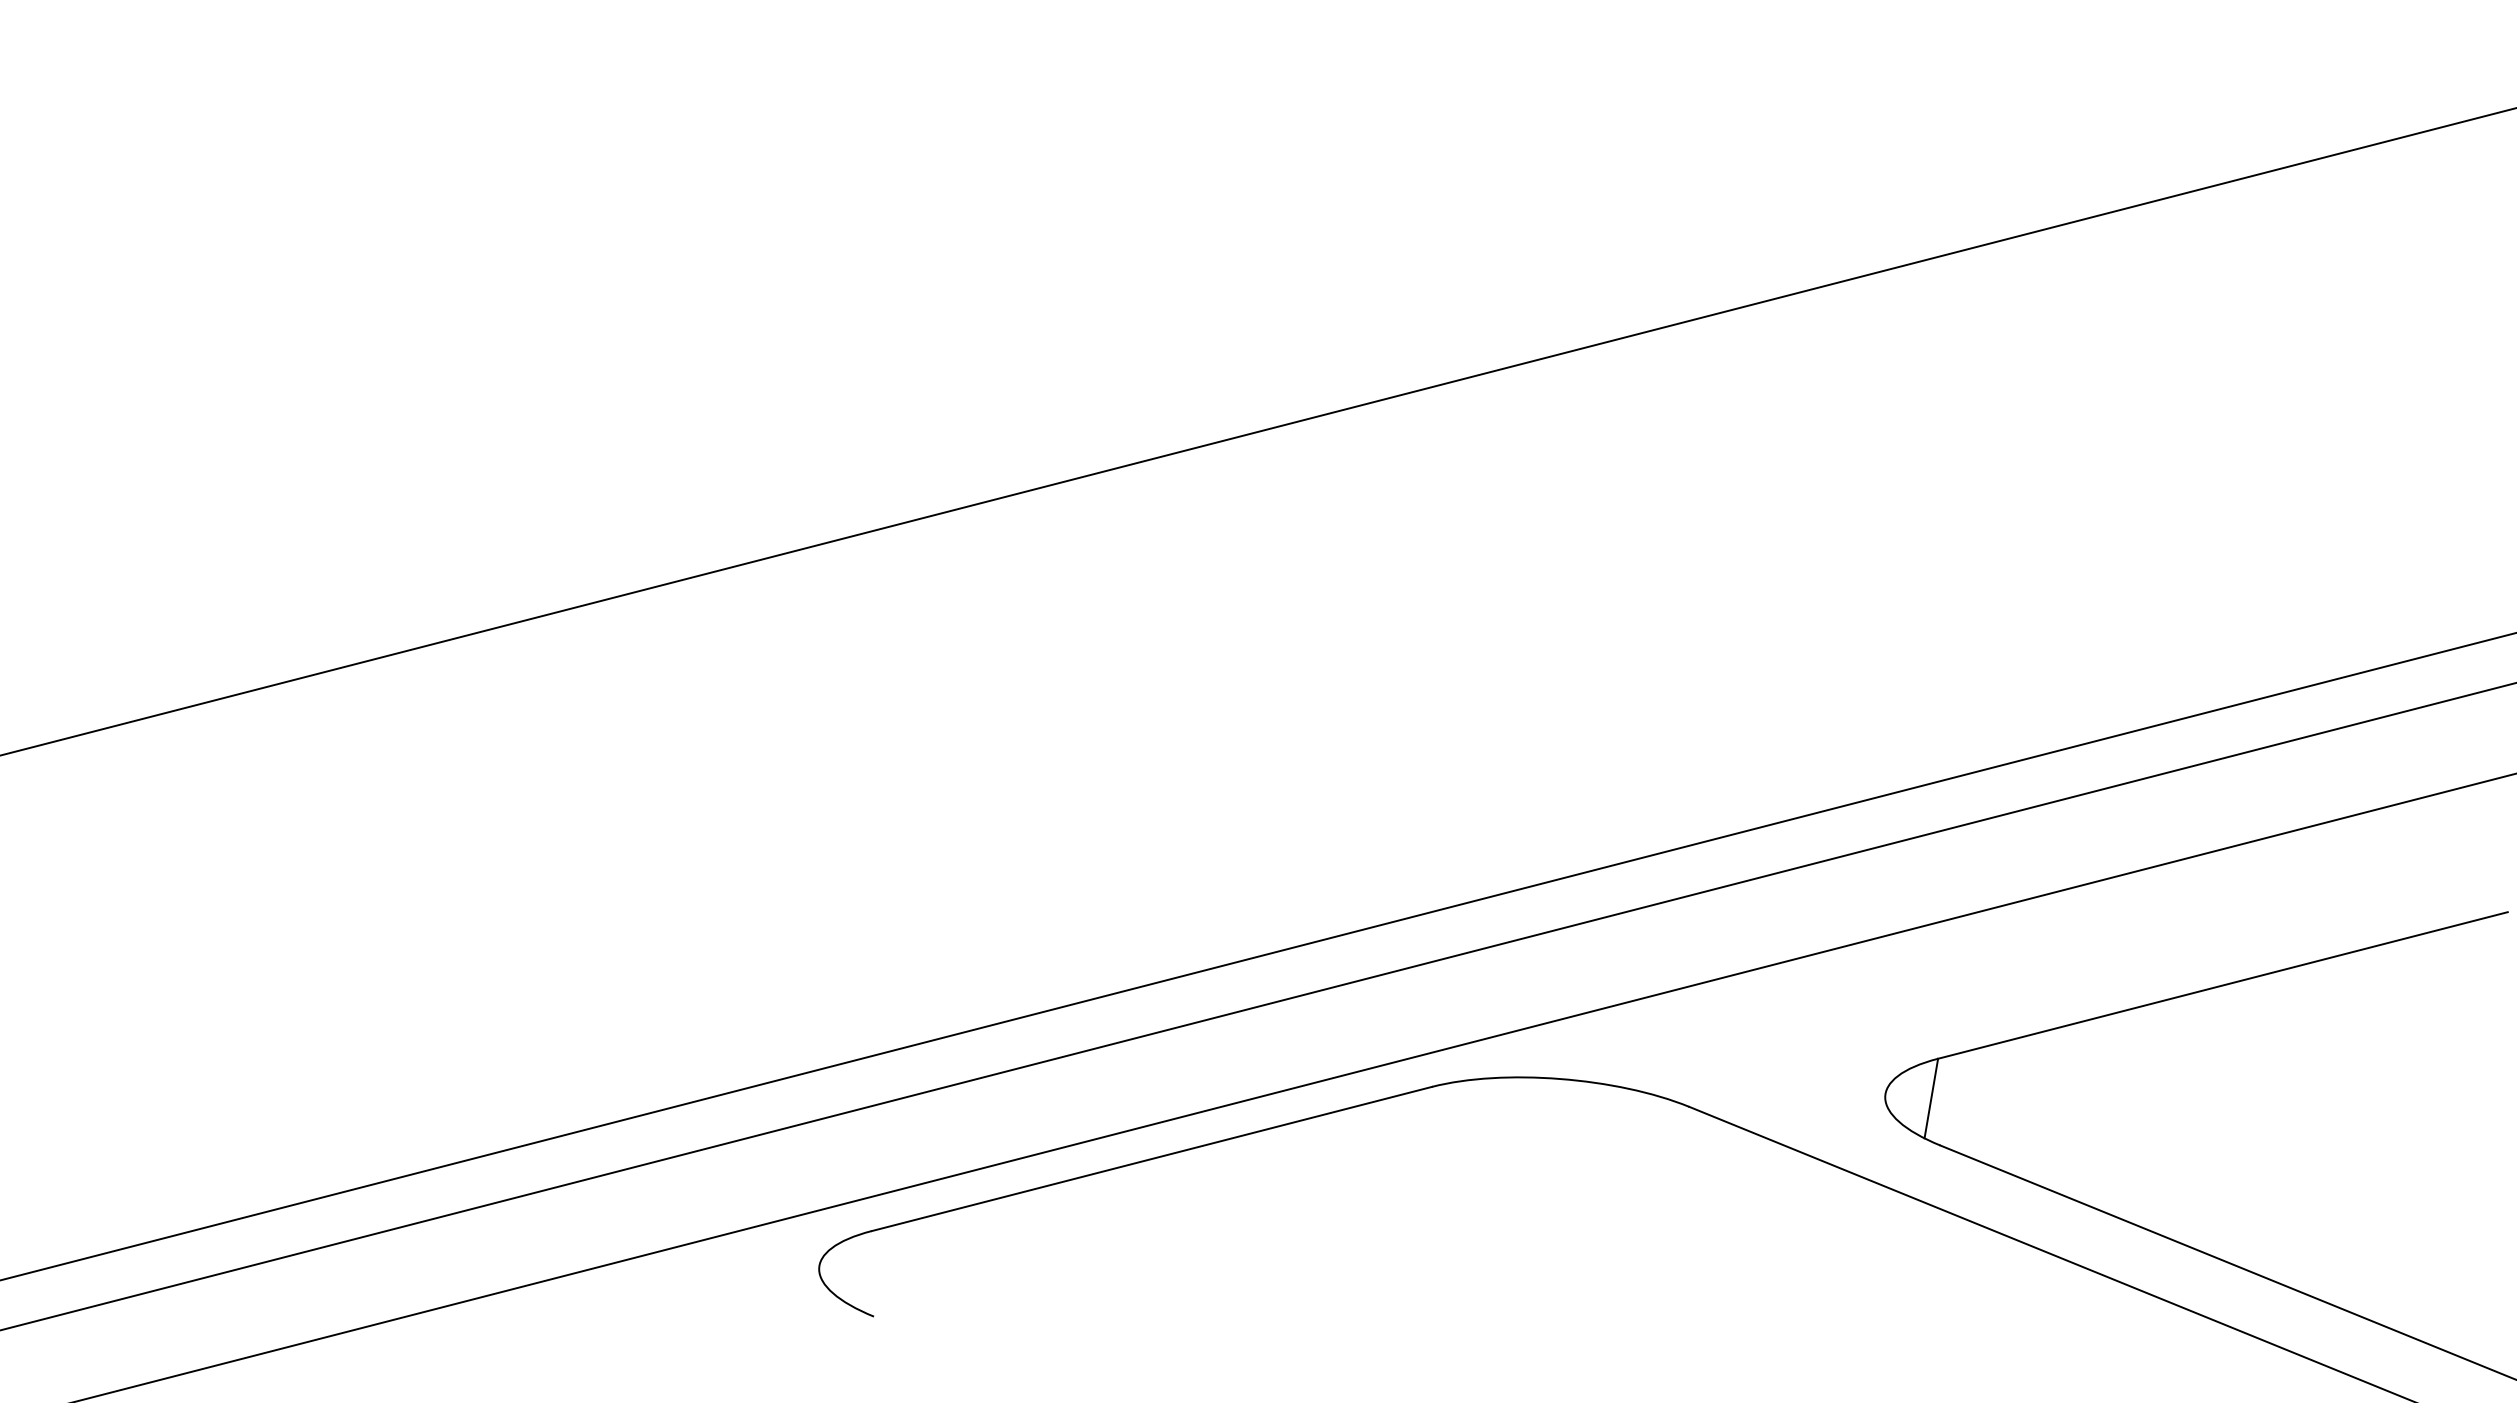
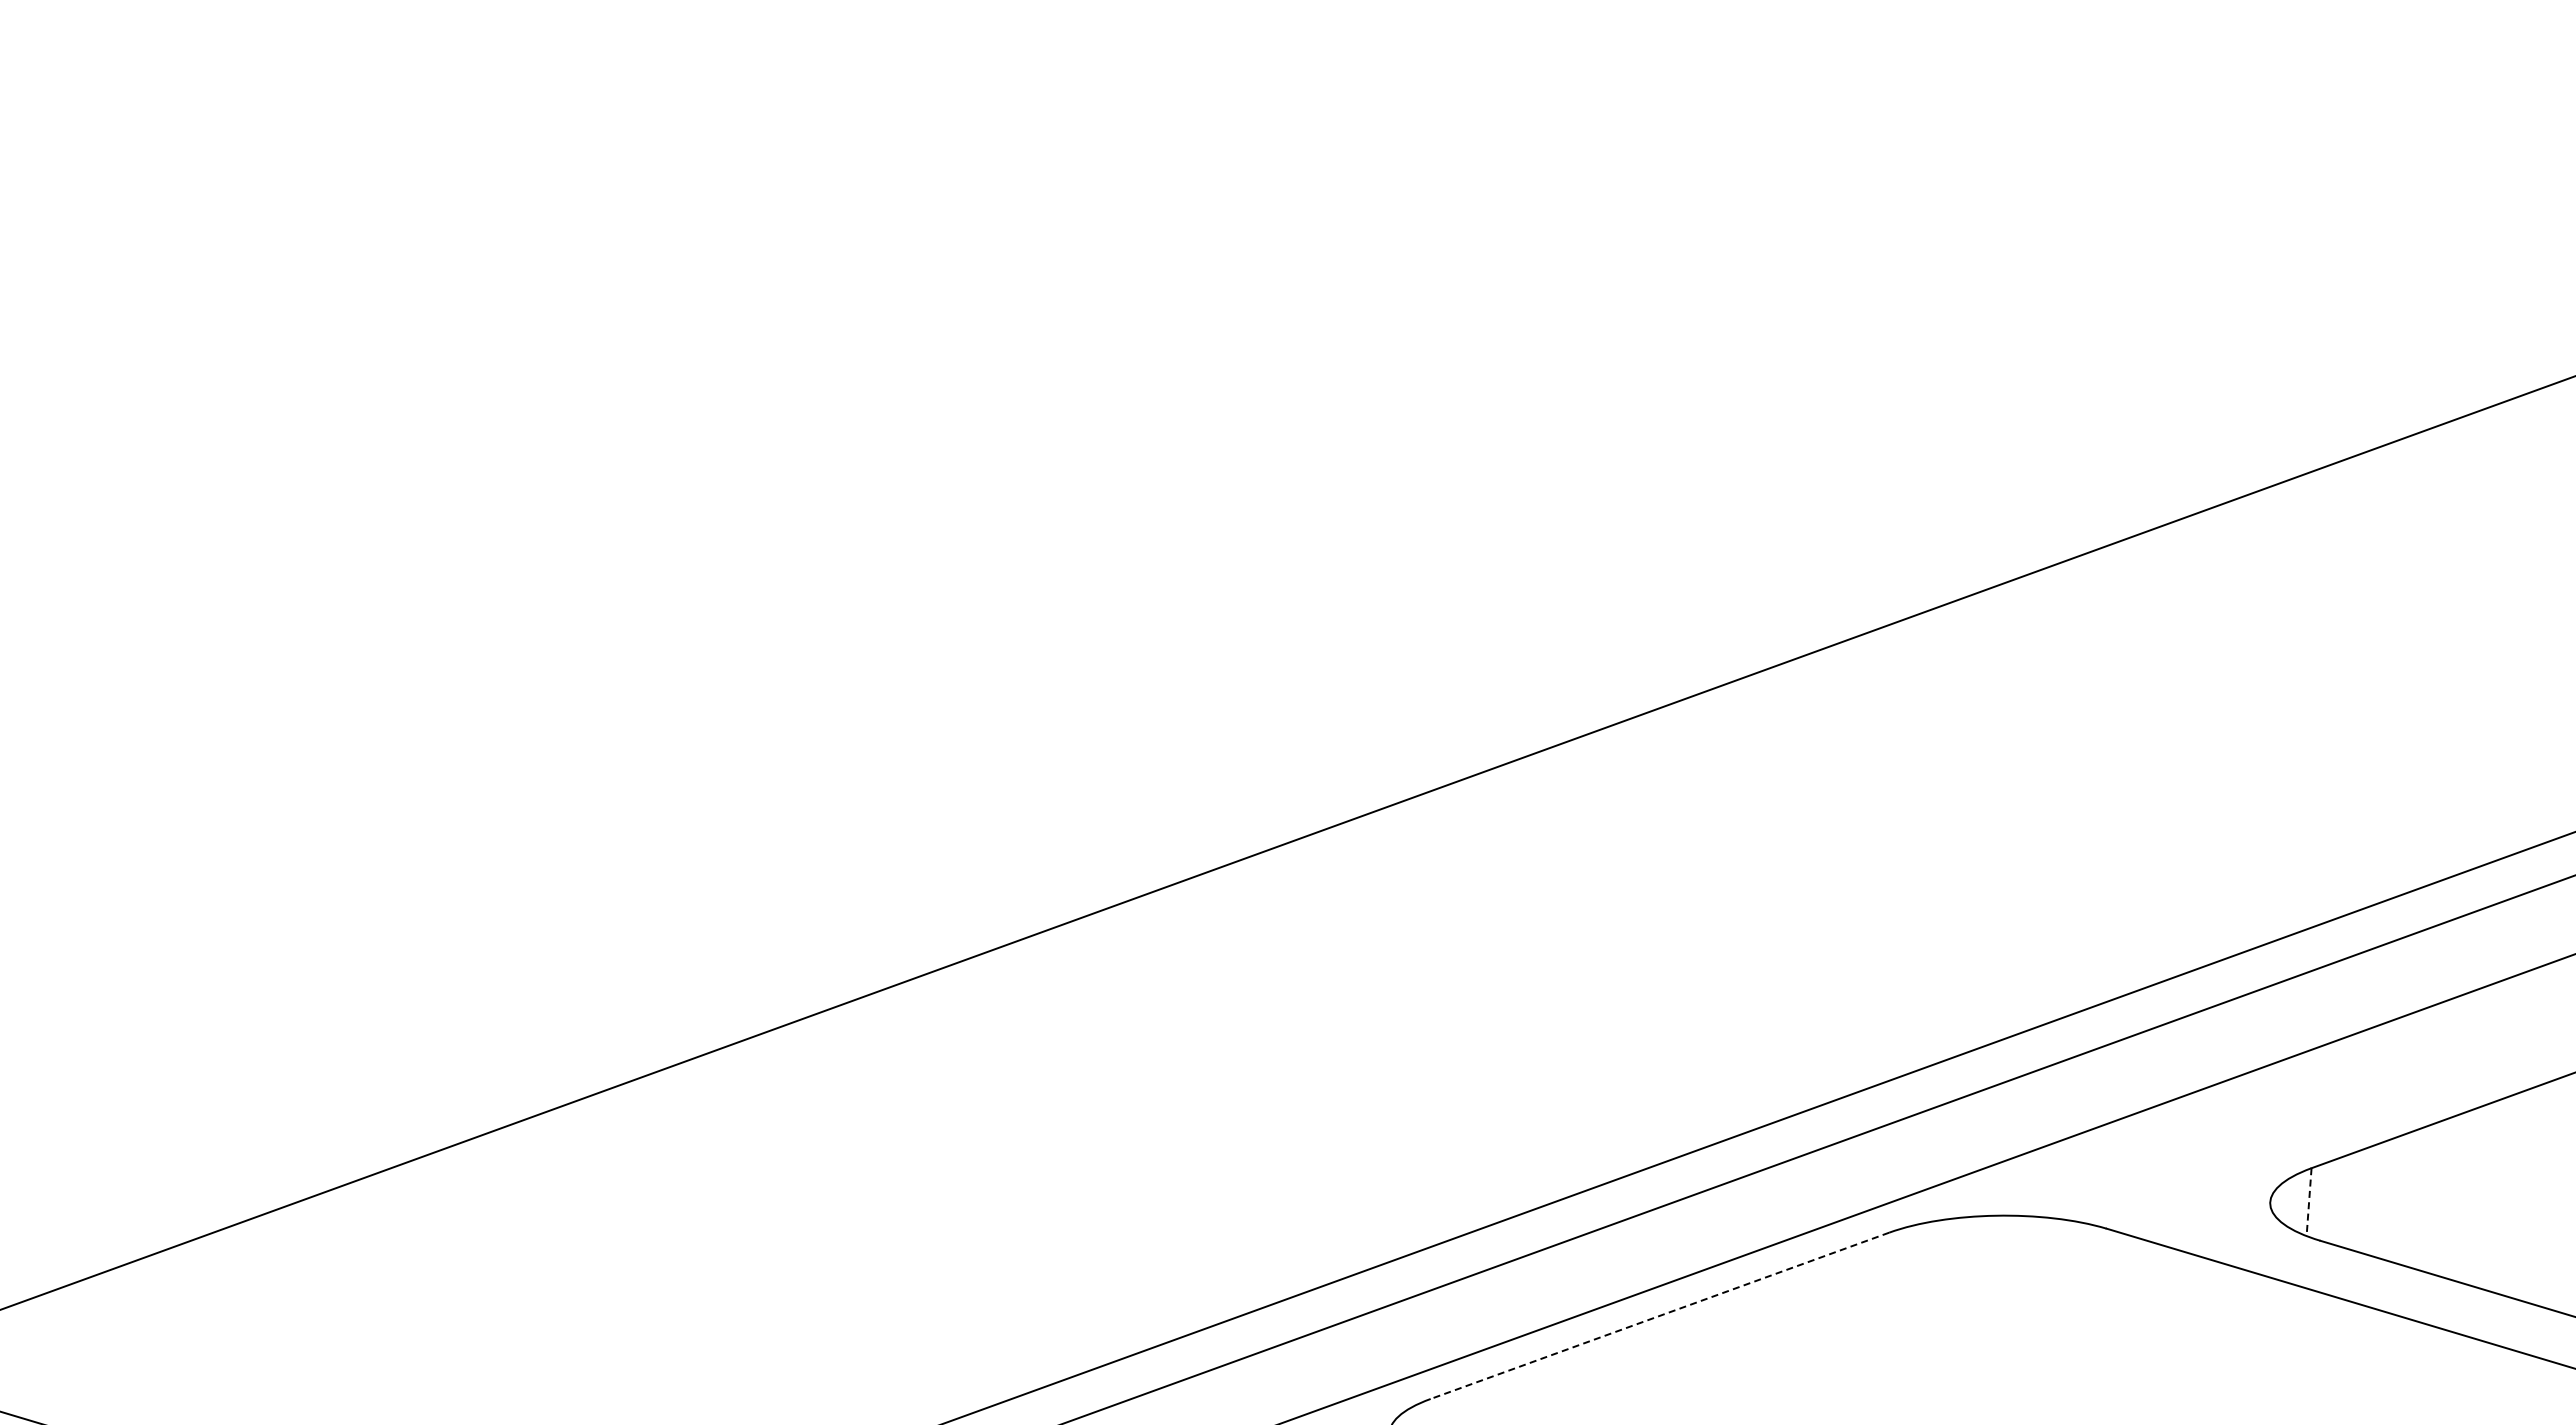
line: (1931, 1099) -> (2309, 1202), solid -> dashed
line: (1151, 1158) -> (1659, 1315), solid -> dashed

